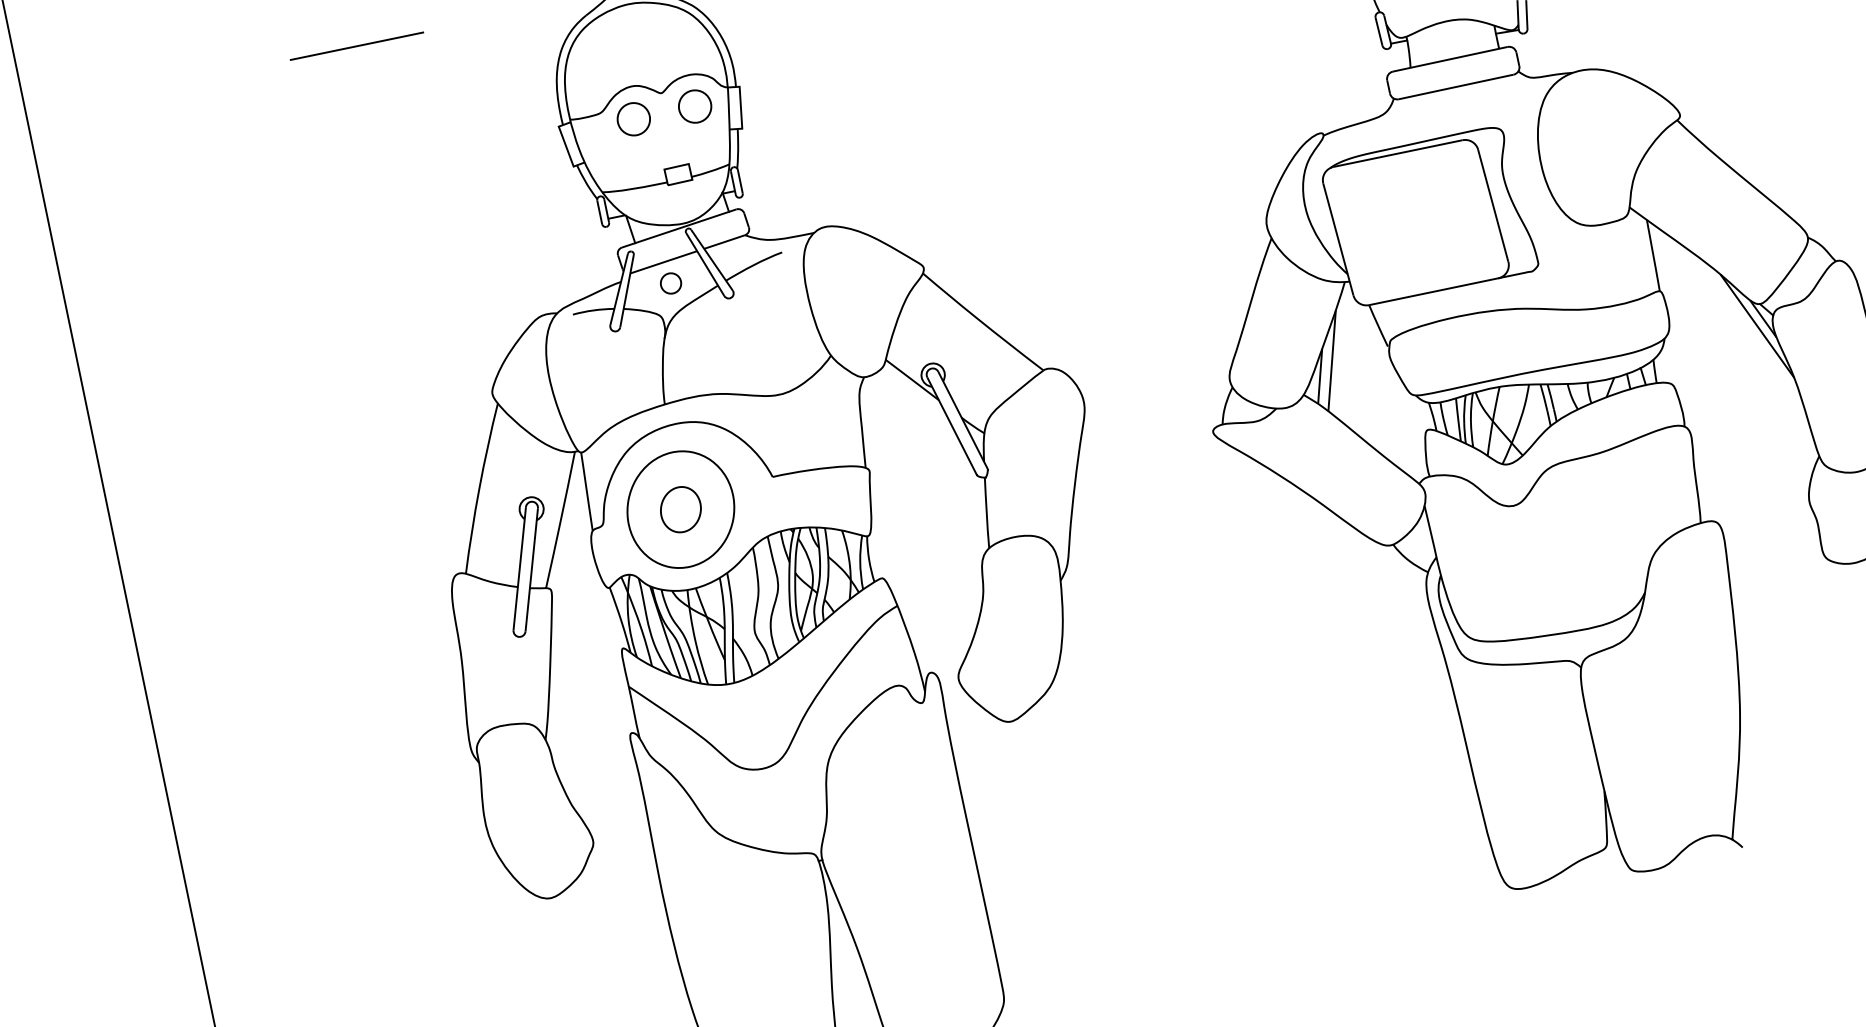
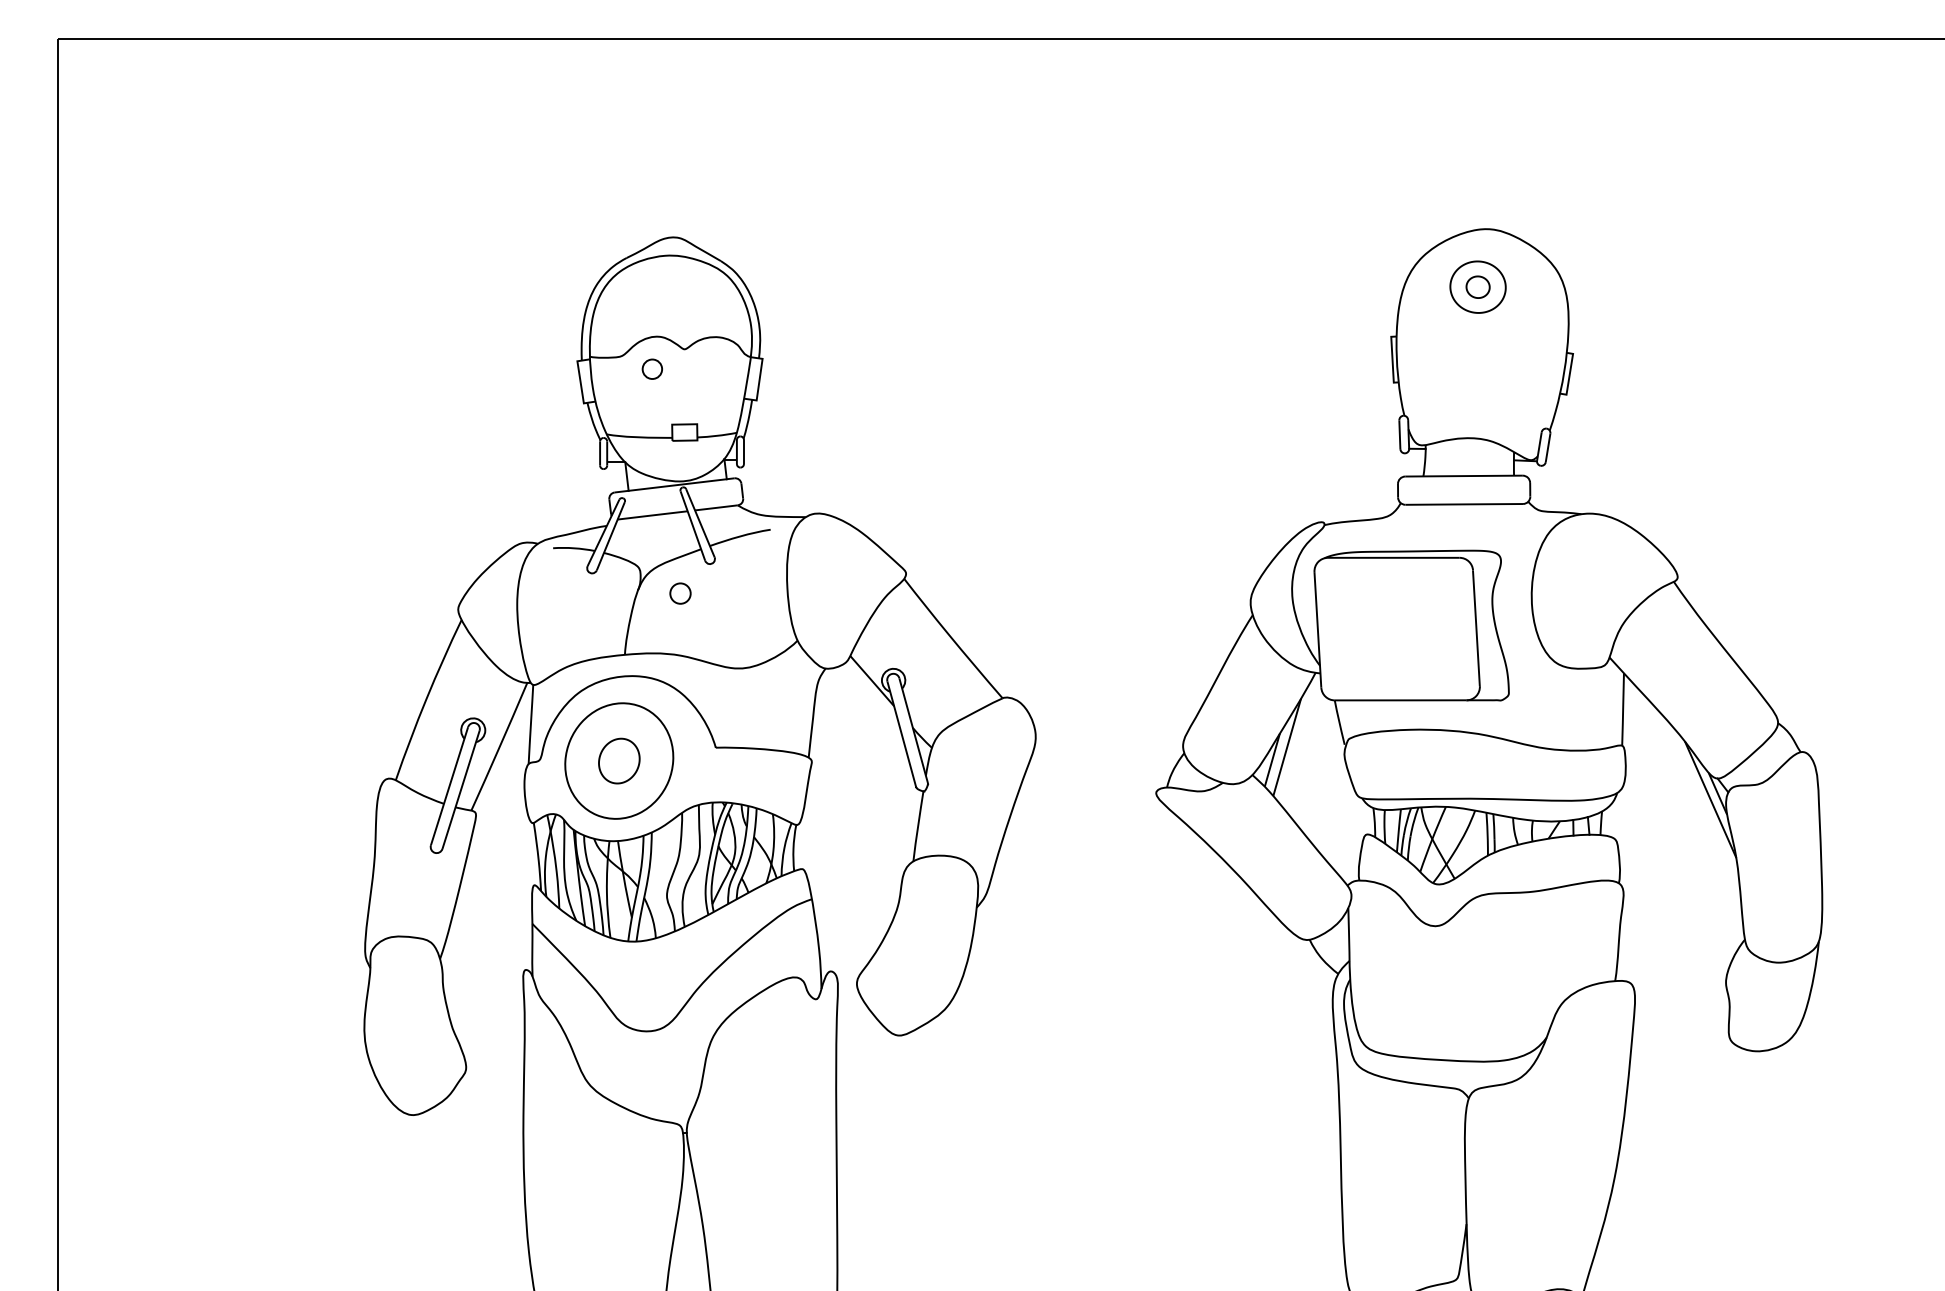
line: (356, 46) -> (395, 241), removed
circle: (694, 106) -> (714, 369), removed
circle: (633, 119) -> (652, 369), size x0.6
circle: (670, 283) -> (680, 593), moved

